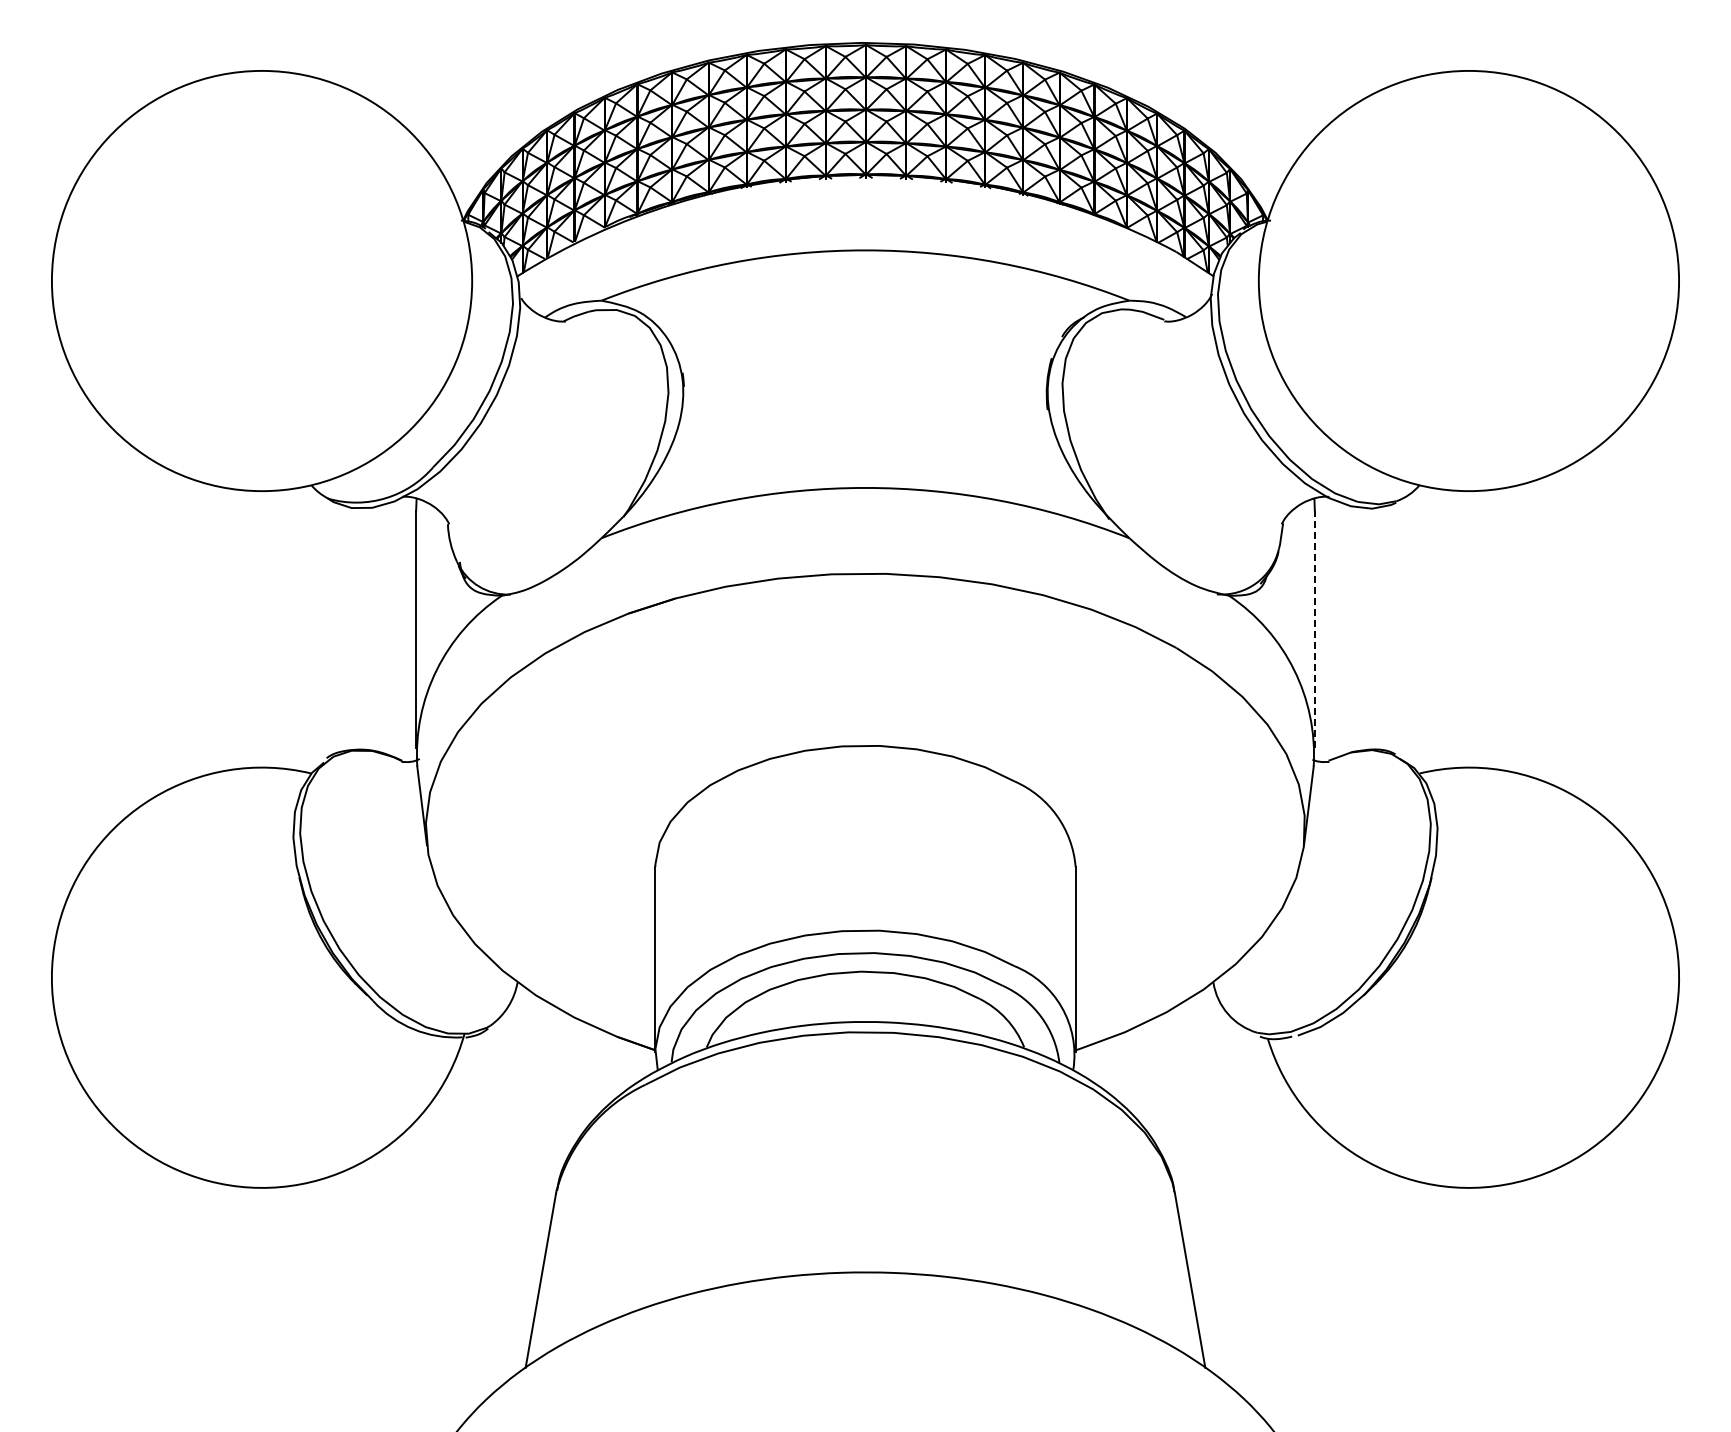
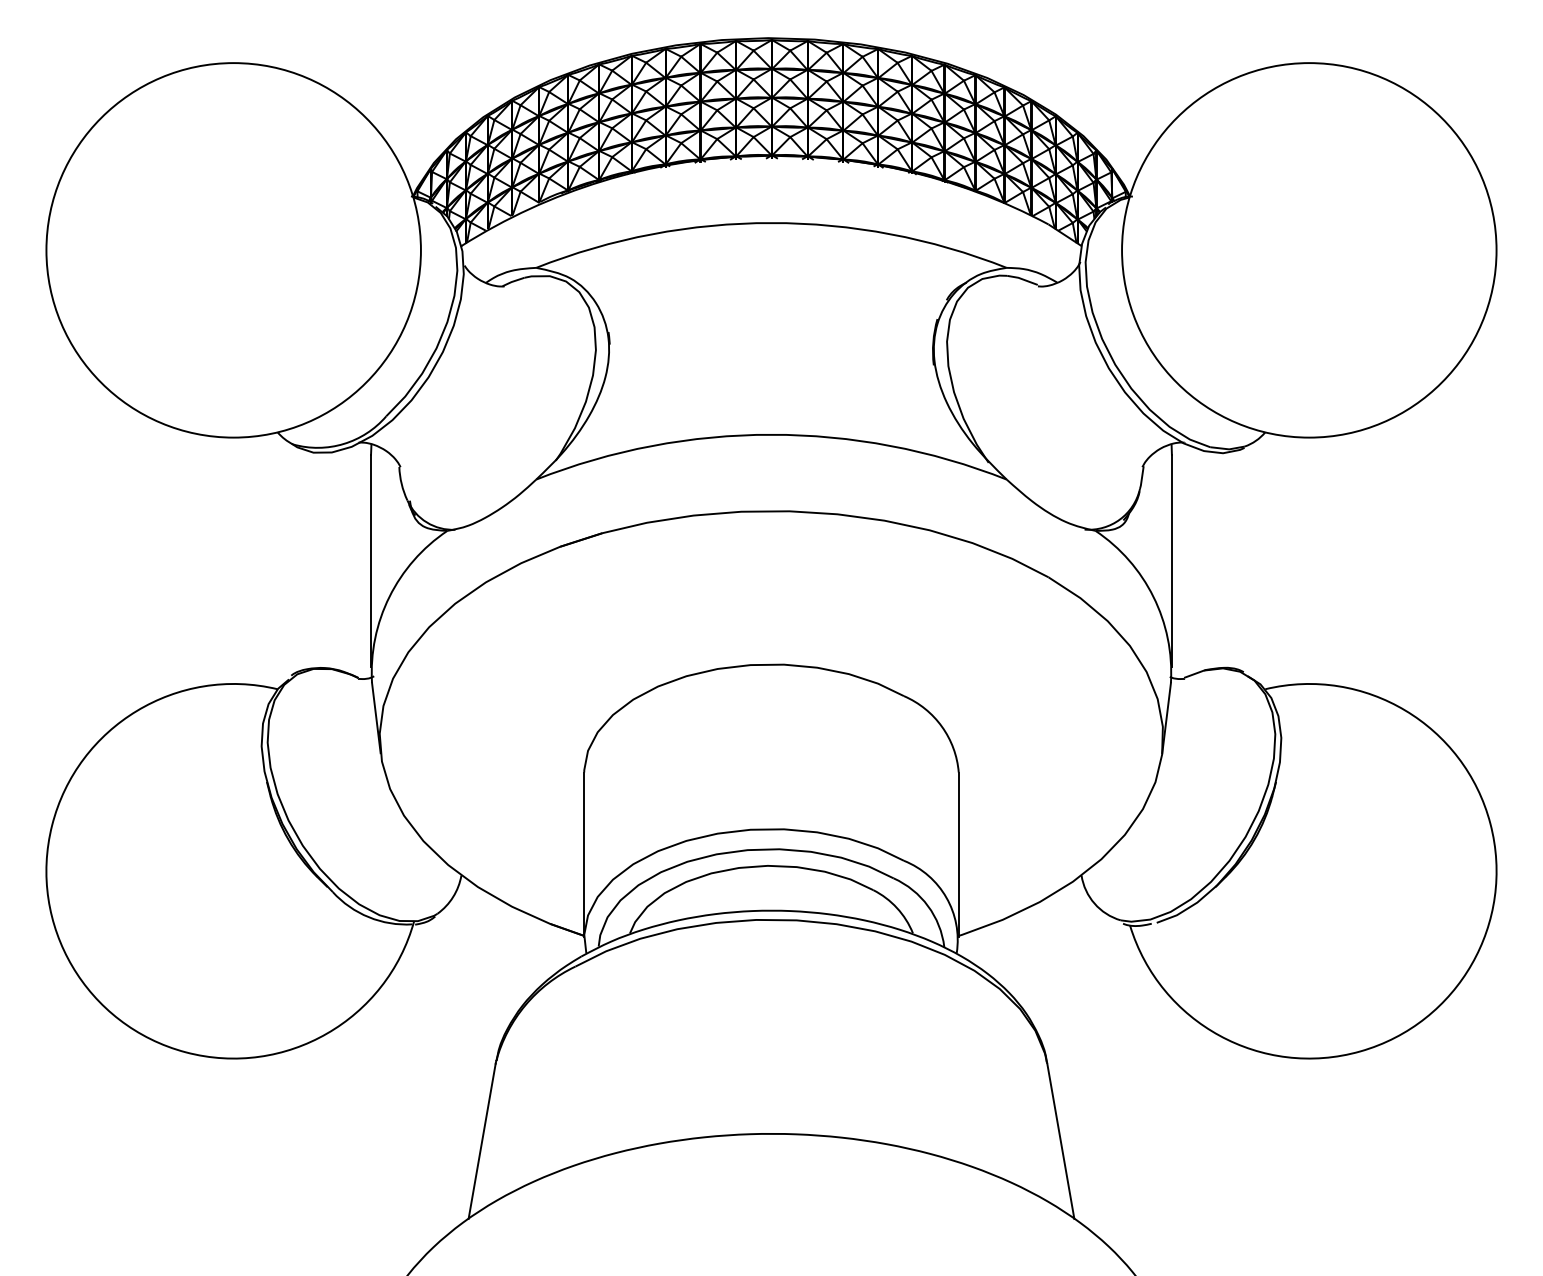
line: (1314, 629) -> (1171, 560), dashed -> solid

